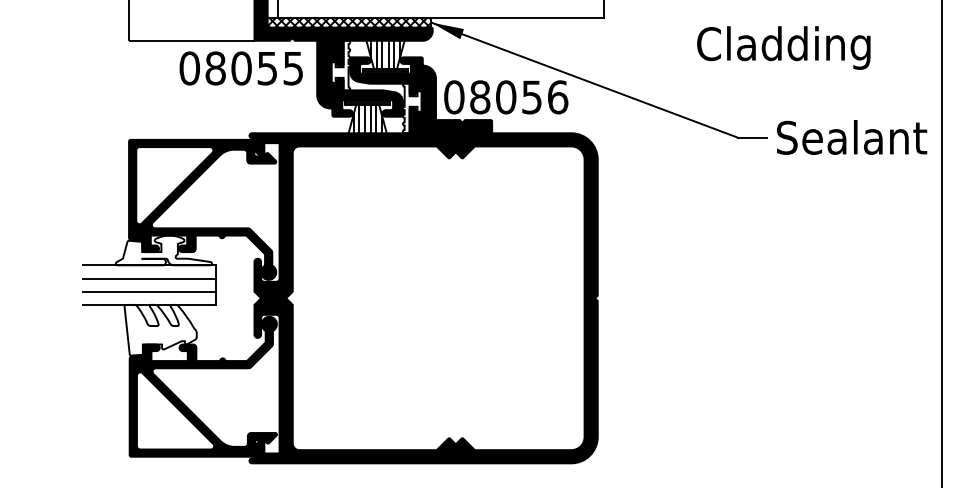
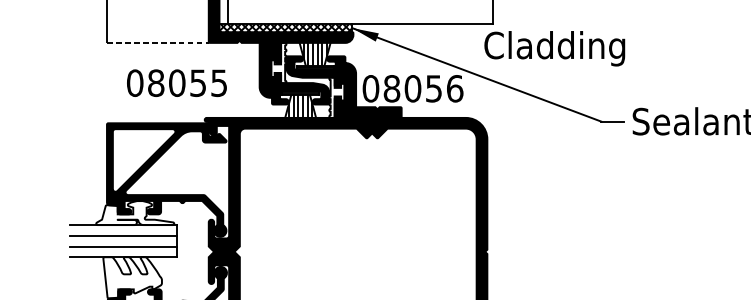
line: (192, 41) -> (158, 43), solid -> dashed
text: (783, 47) -> (554, 48), moved
text: (240, 68) -> (176, 83), moved

